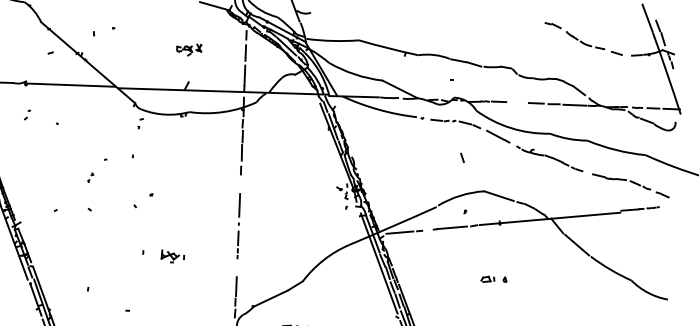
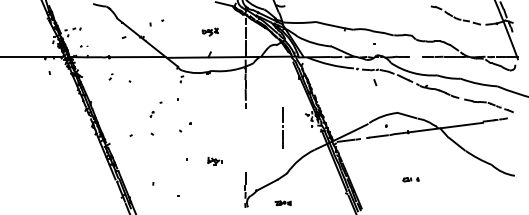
line: (462, 157) -> (375, 82), moved
line: (238, 225) -> (282, 127), moved
part: (171, 256) -> (214, 161), moved
part: (493, 279) -> (410, 179), moved

